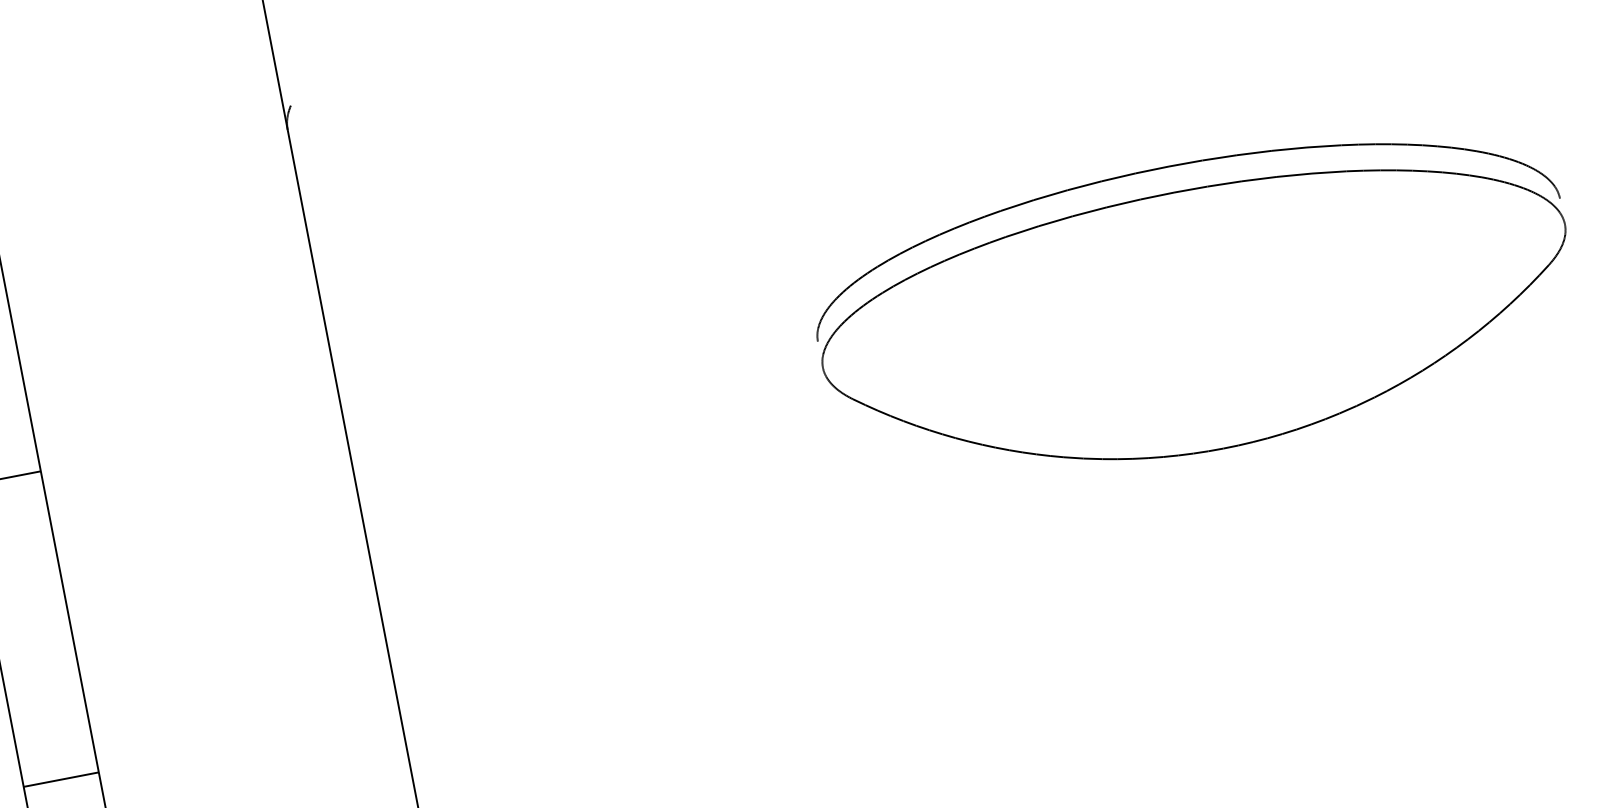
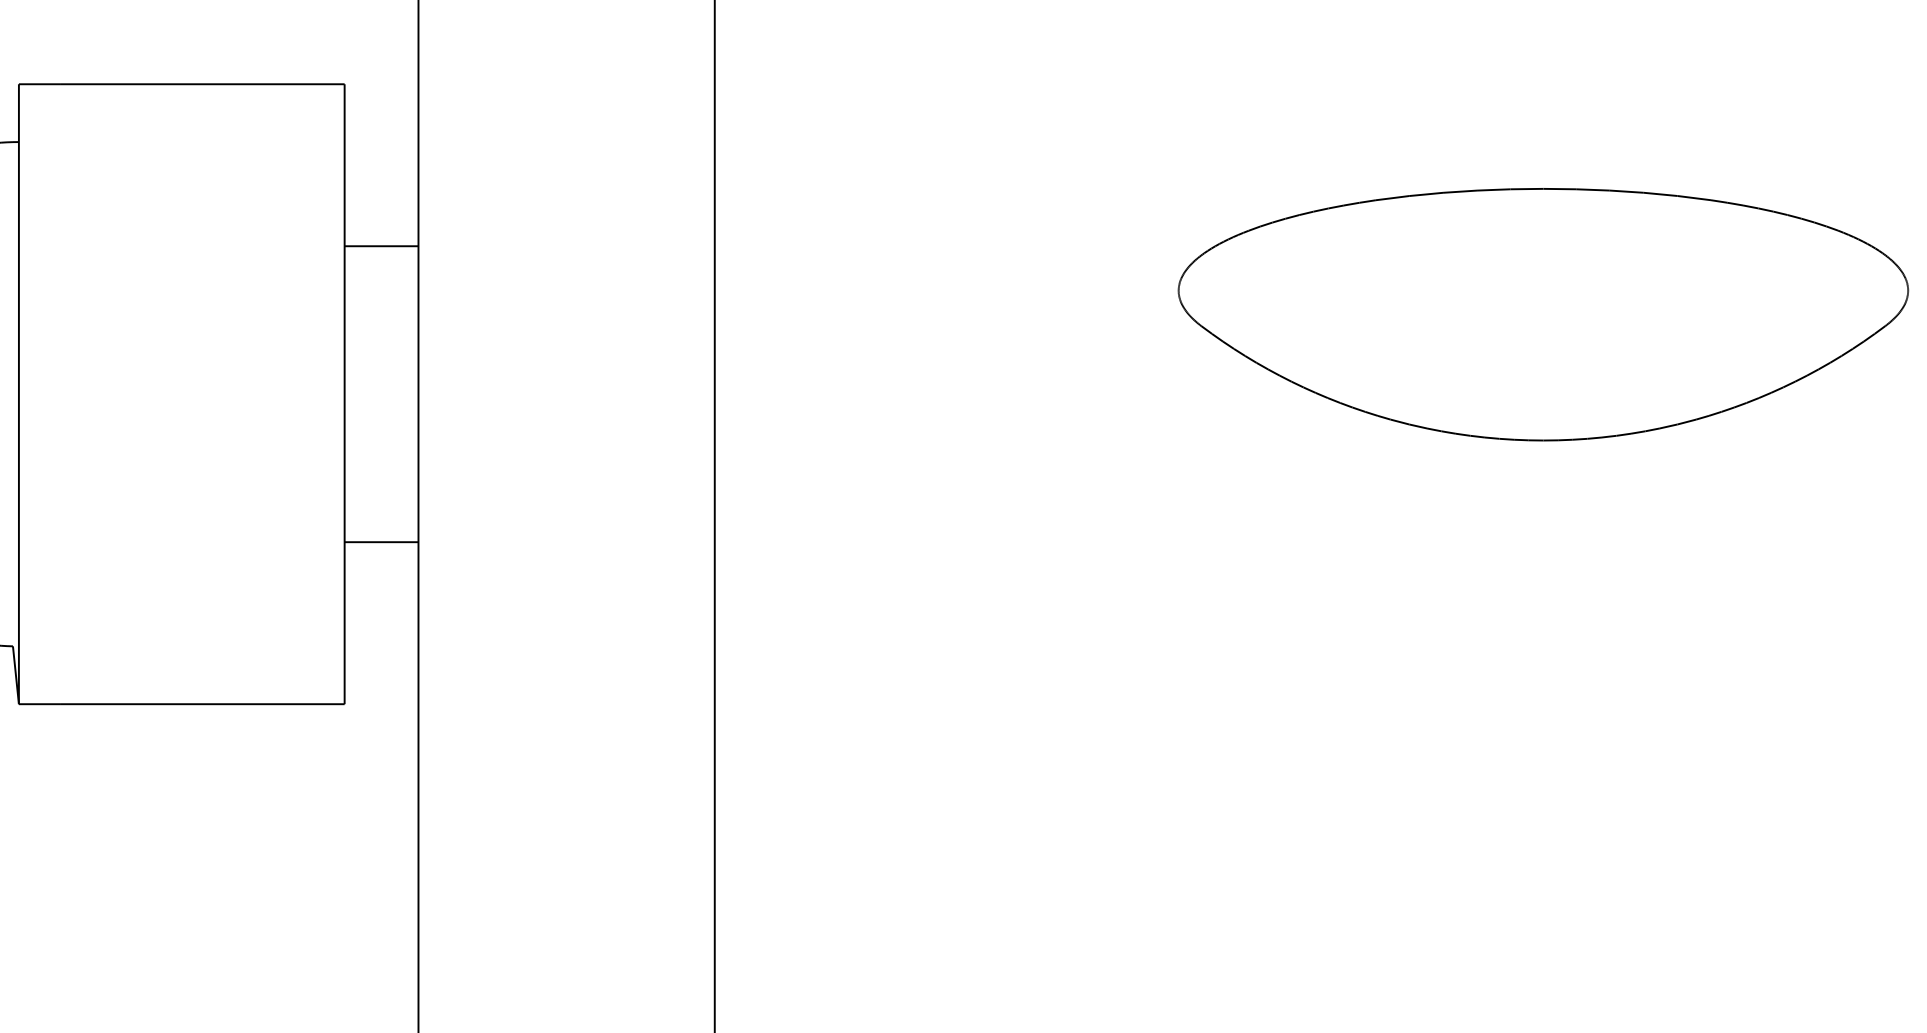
part: (1169, 167) -> (1543, 164), removed

